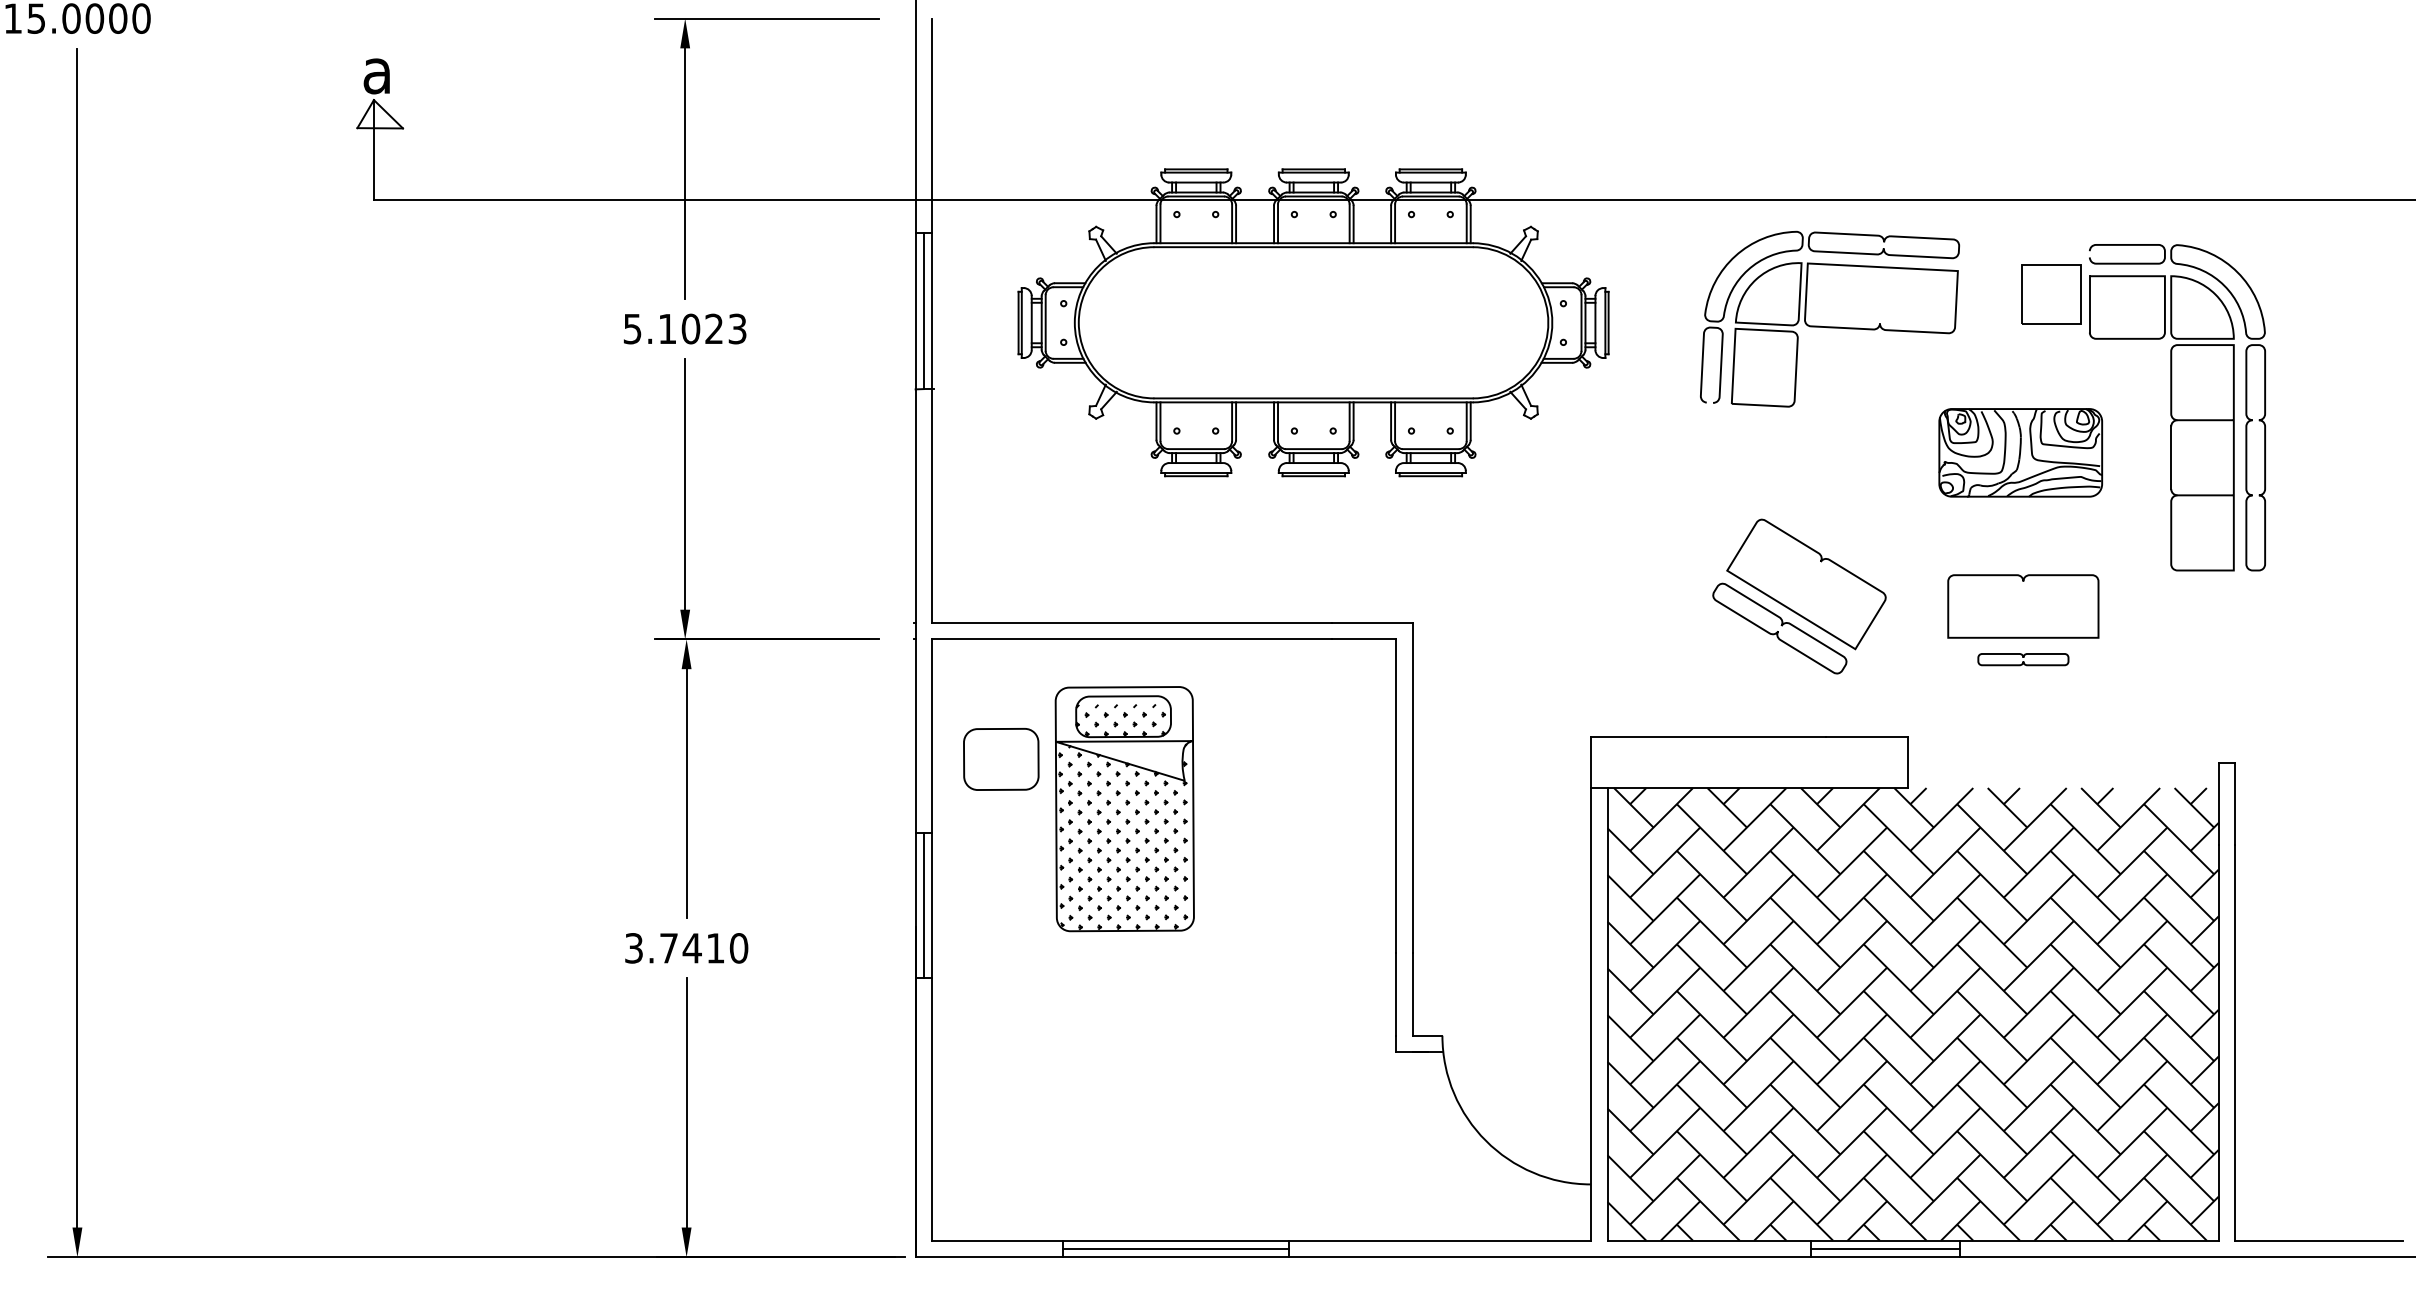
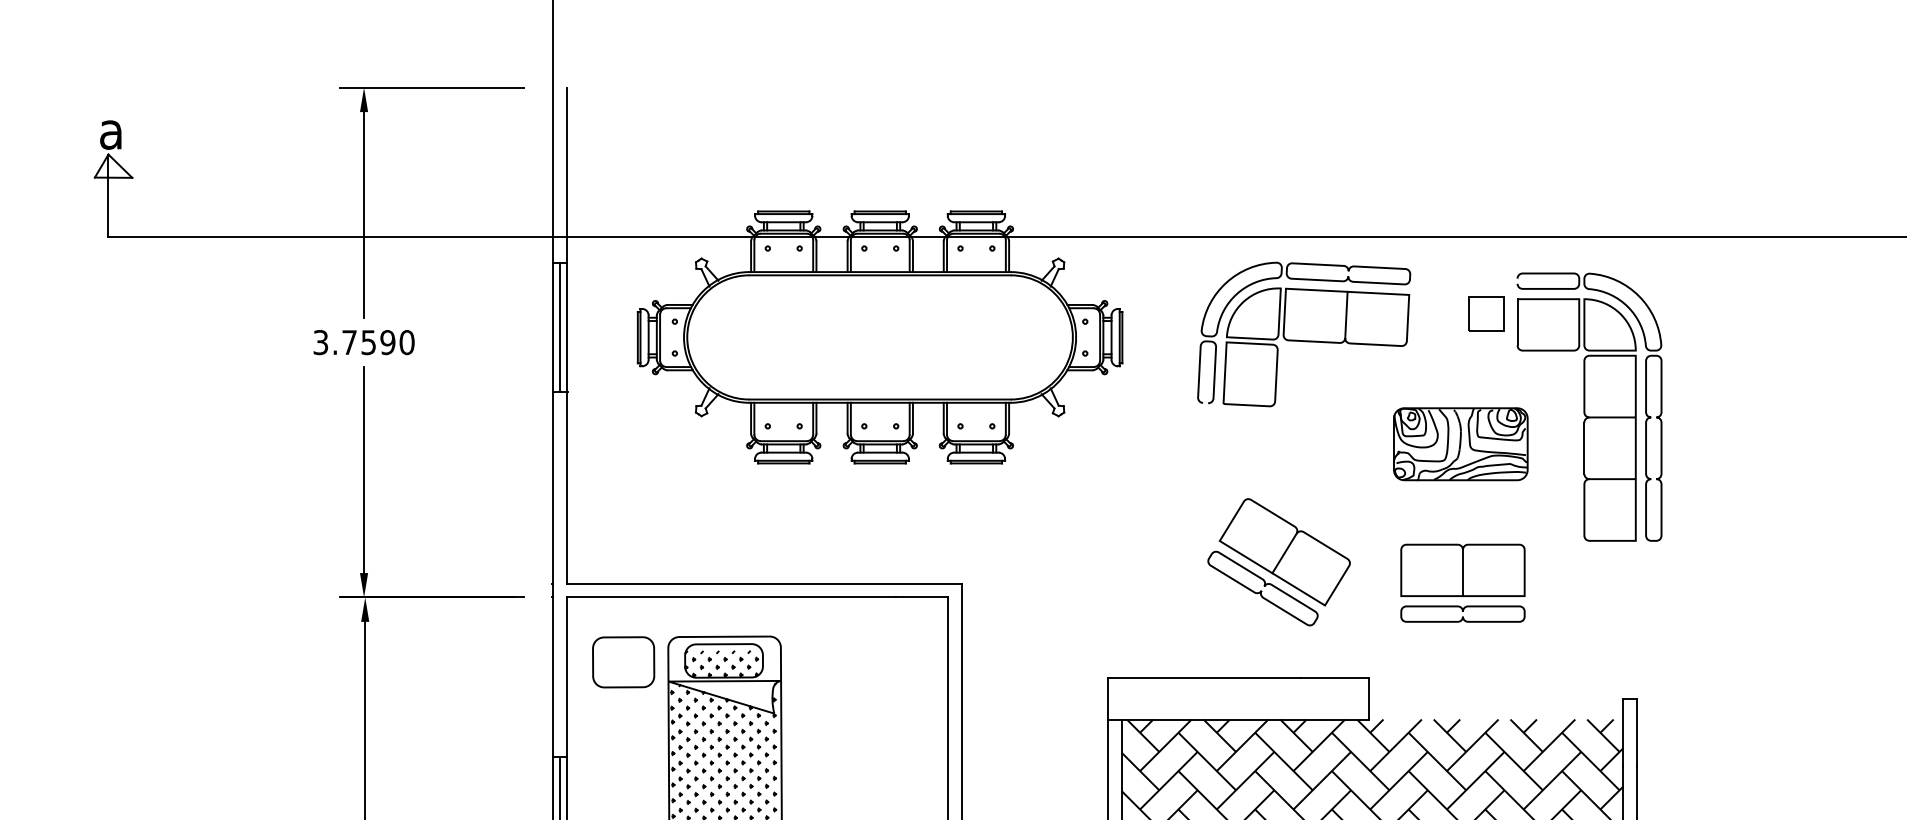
part: (2051, 294) -> (1486, 314), size x0.71
line: (1881, 295) -> (1346, 315), added
text: (685, 328) -> (364, 342), 5.1023 -> 3.7590
line: (1805, 585) -> (1284, 553), added
line: (2023, 609) -> (1463, 572), added
part: (2023, 659) -> (1463, 613), size x1.67
part: (1001, 759) -> (623, 662), moved

